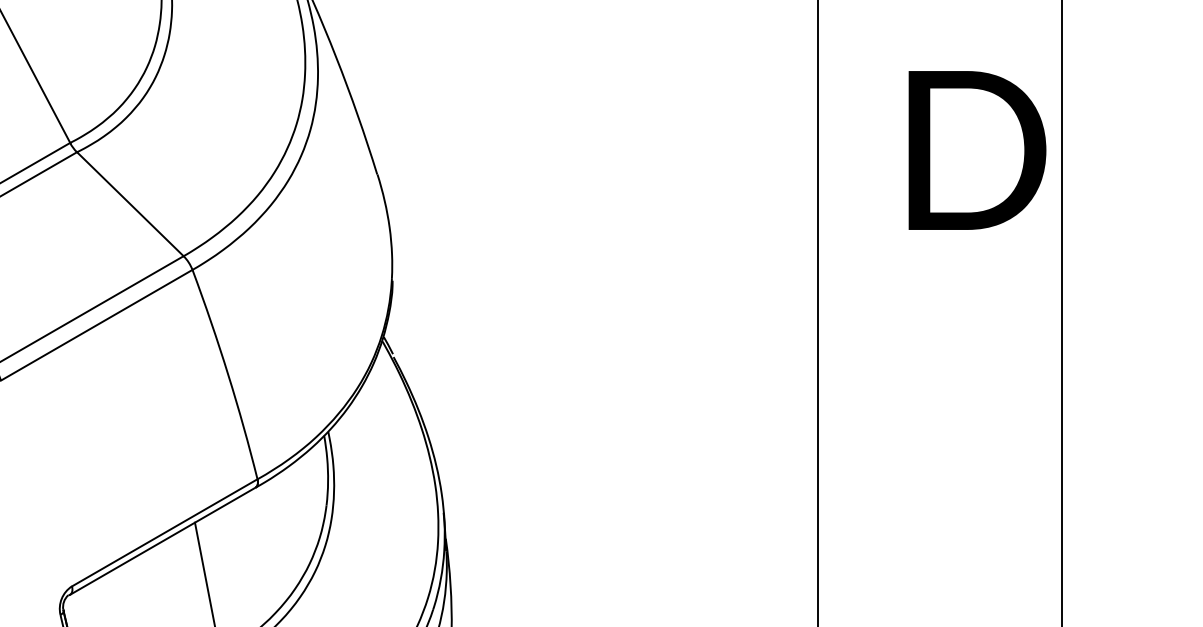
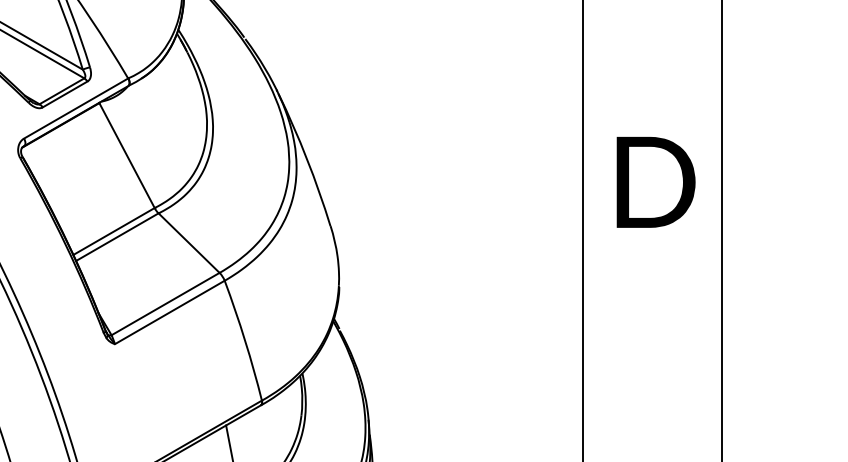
text: (976, 150) -> (655, 182), moved

